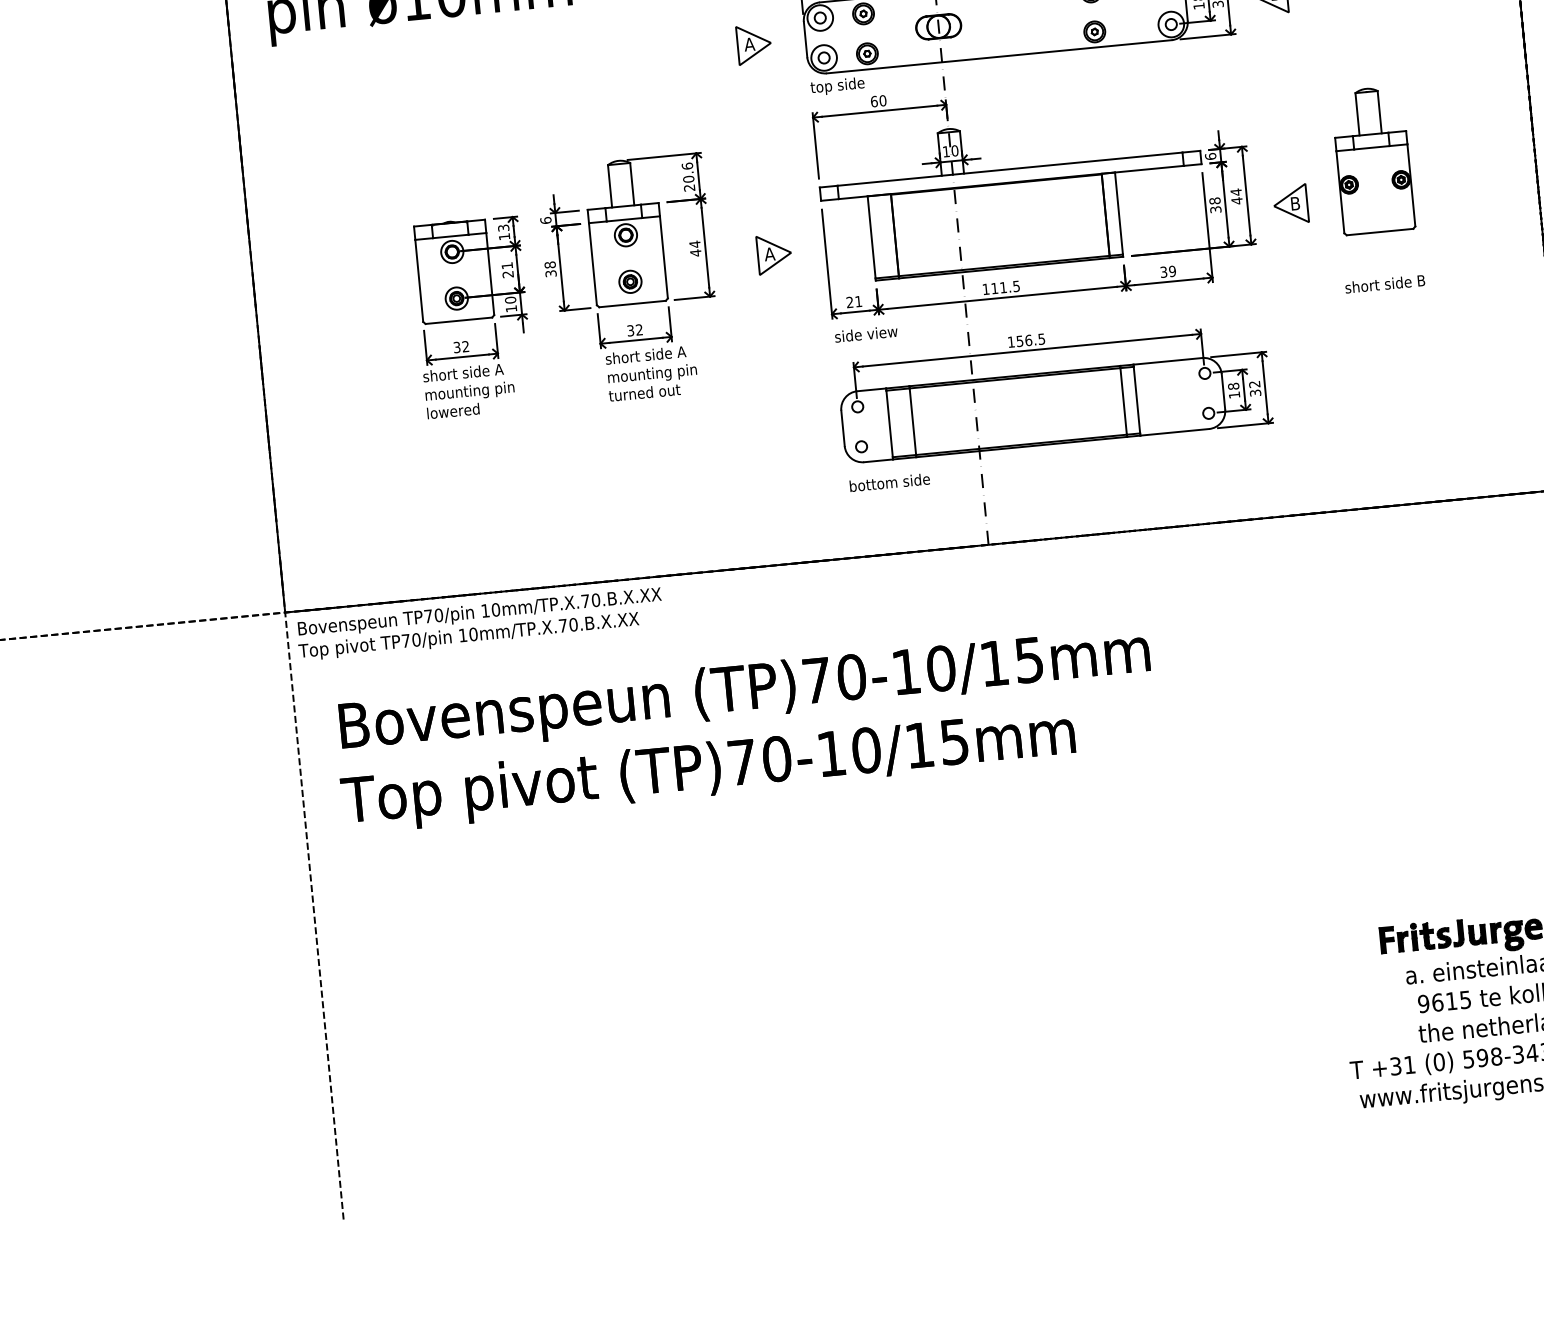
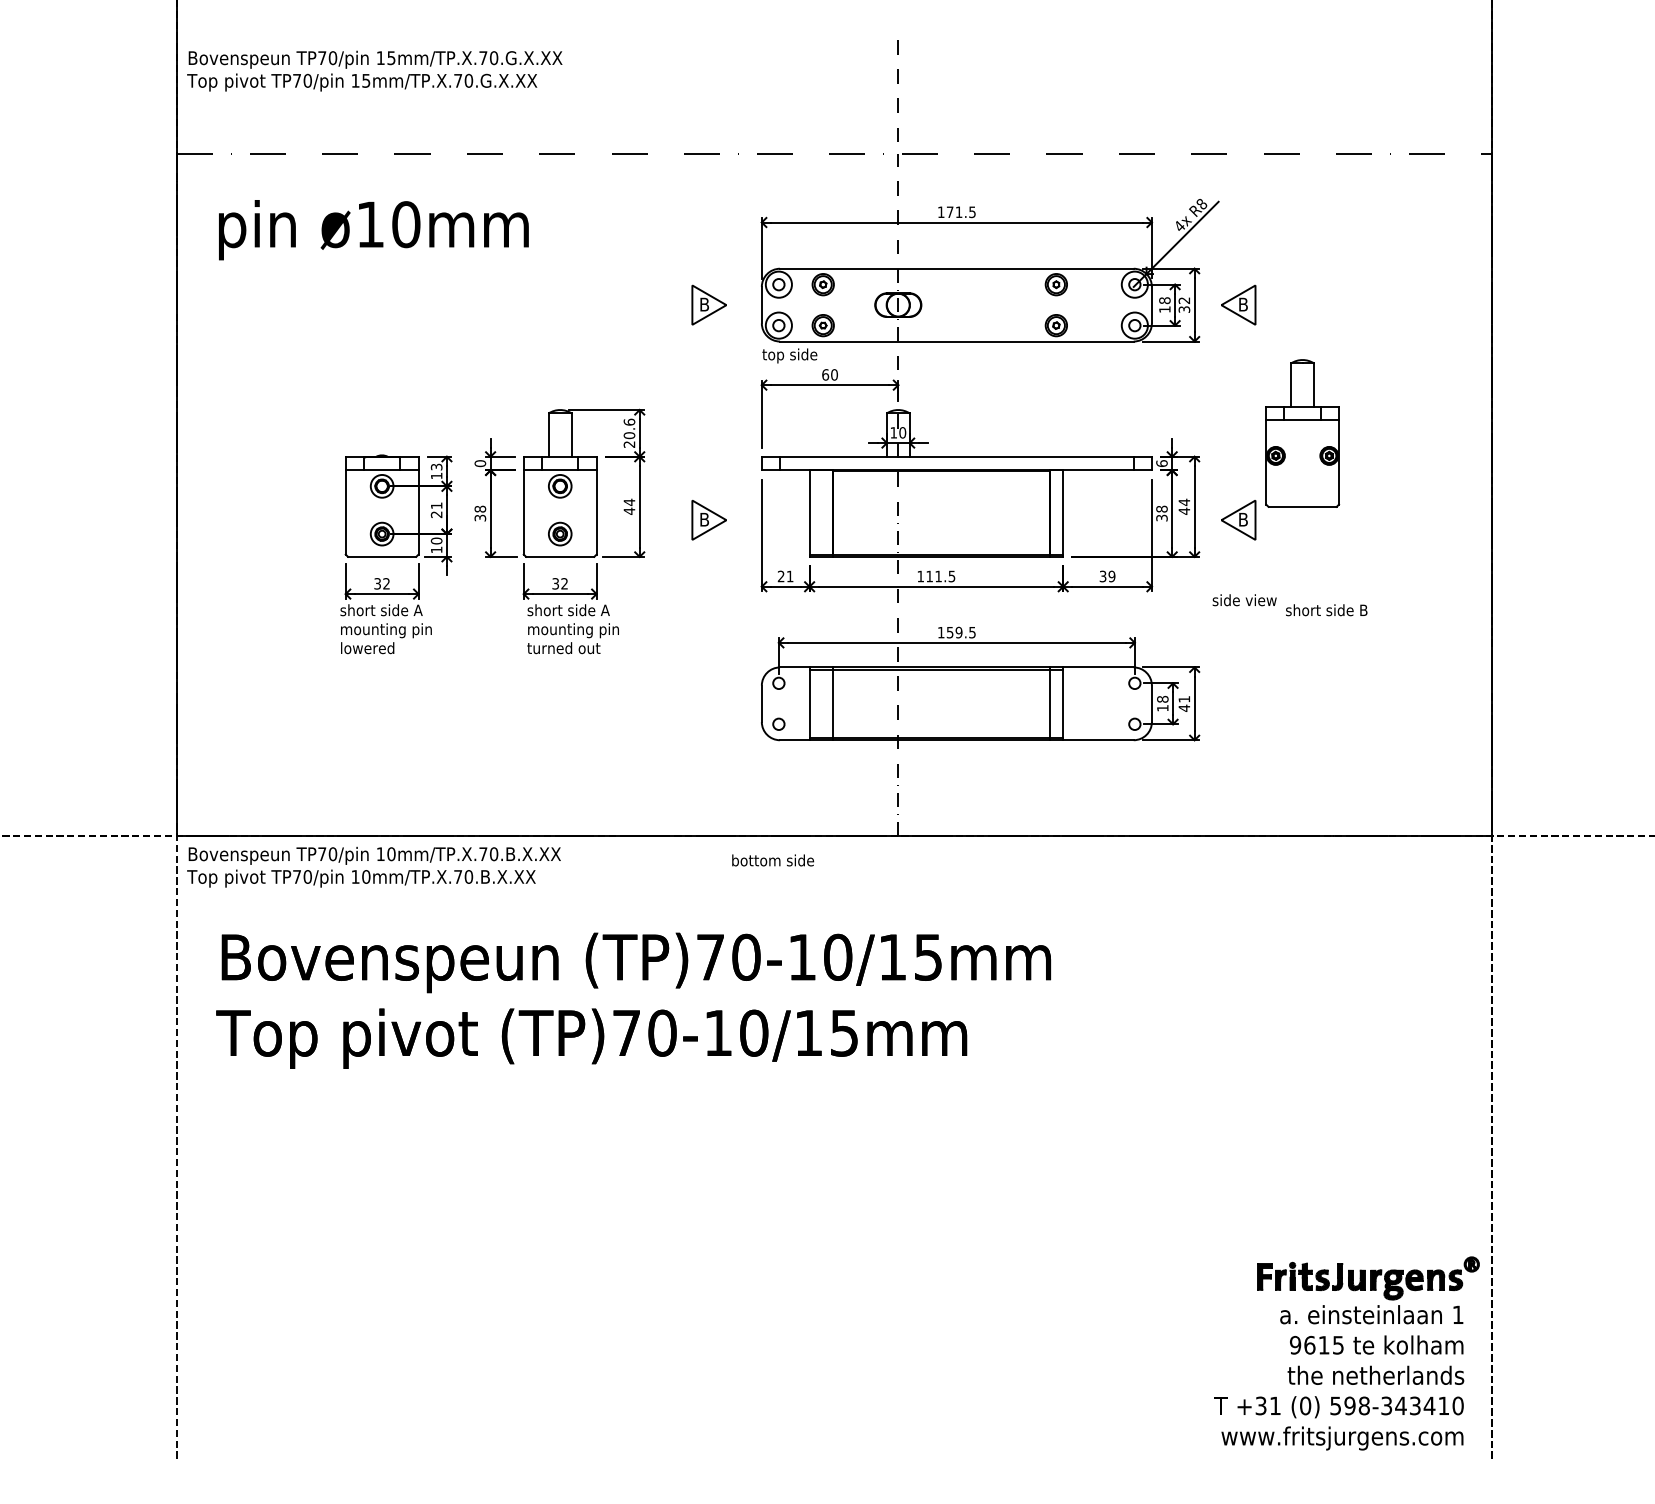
text: (749, 44) -> (704, 304), A -> B
part: (1373, 160) -> (1302, 433), moved
text: (545, 220) -> (479, 463), 6 -> 0
text: (769, 254) -> (704, 519), A -> B
text: (866, 334) -> (1244, 600), moved
text: (1028, 340) -> (958, 632), 156.5 -> 159.5
text: (1255, 388) -> (1184, 703), 32 -> 41
text: (890, 482) -> (773, 860), moved

